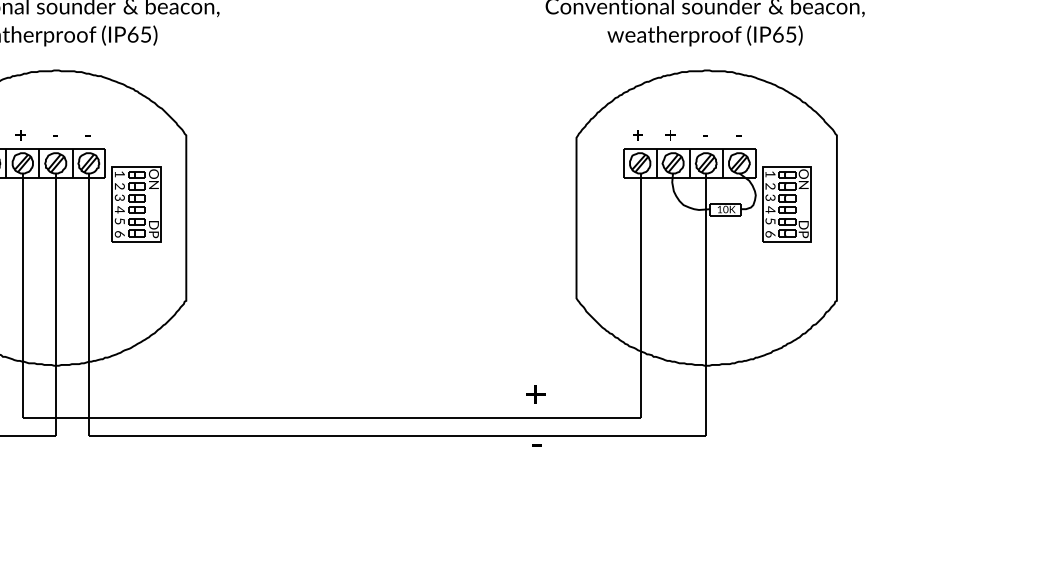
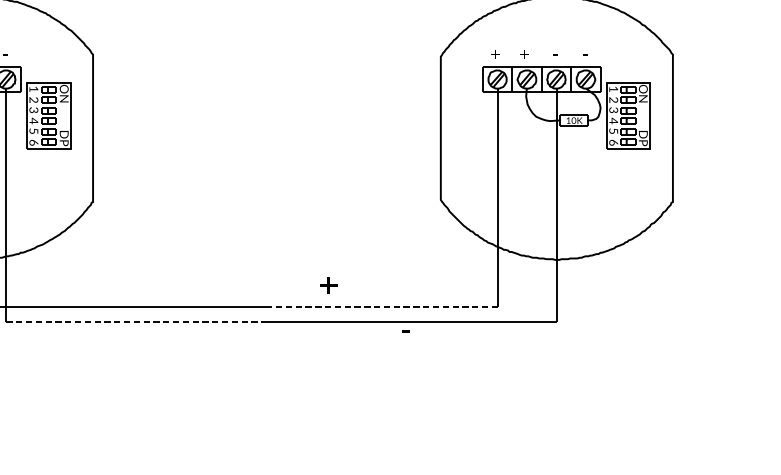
text: (535, 394) -> (328, 285), moved
line: (509, 418) -> (381, 306), solid -> dashed
line: (234, 435) -> (136, 322), solid -> dashed

